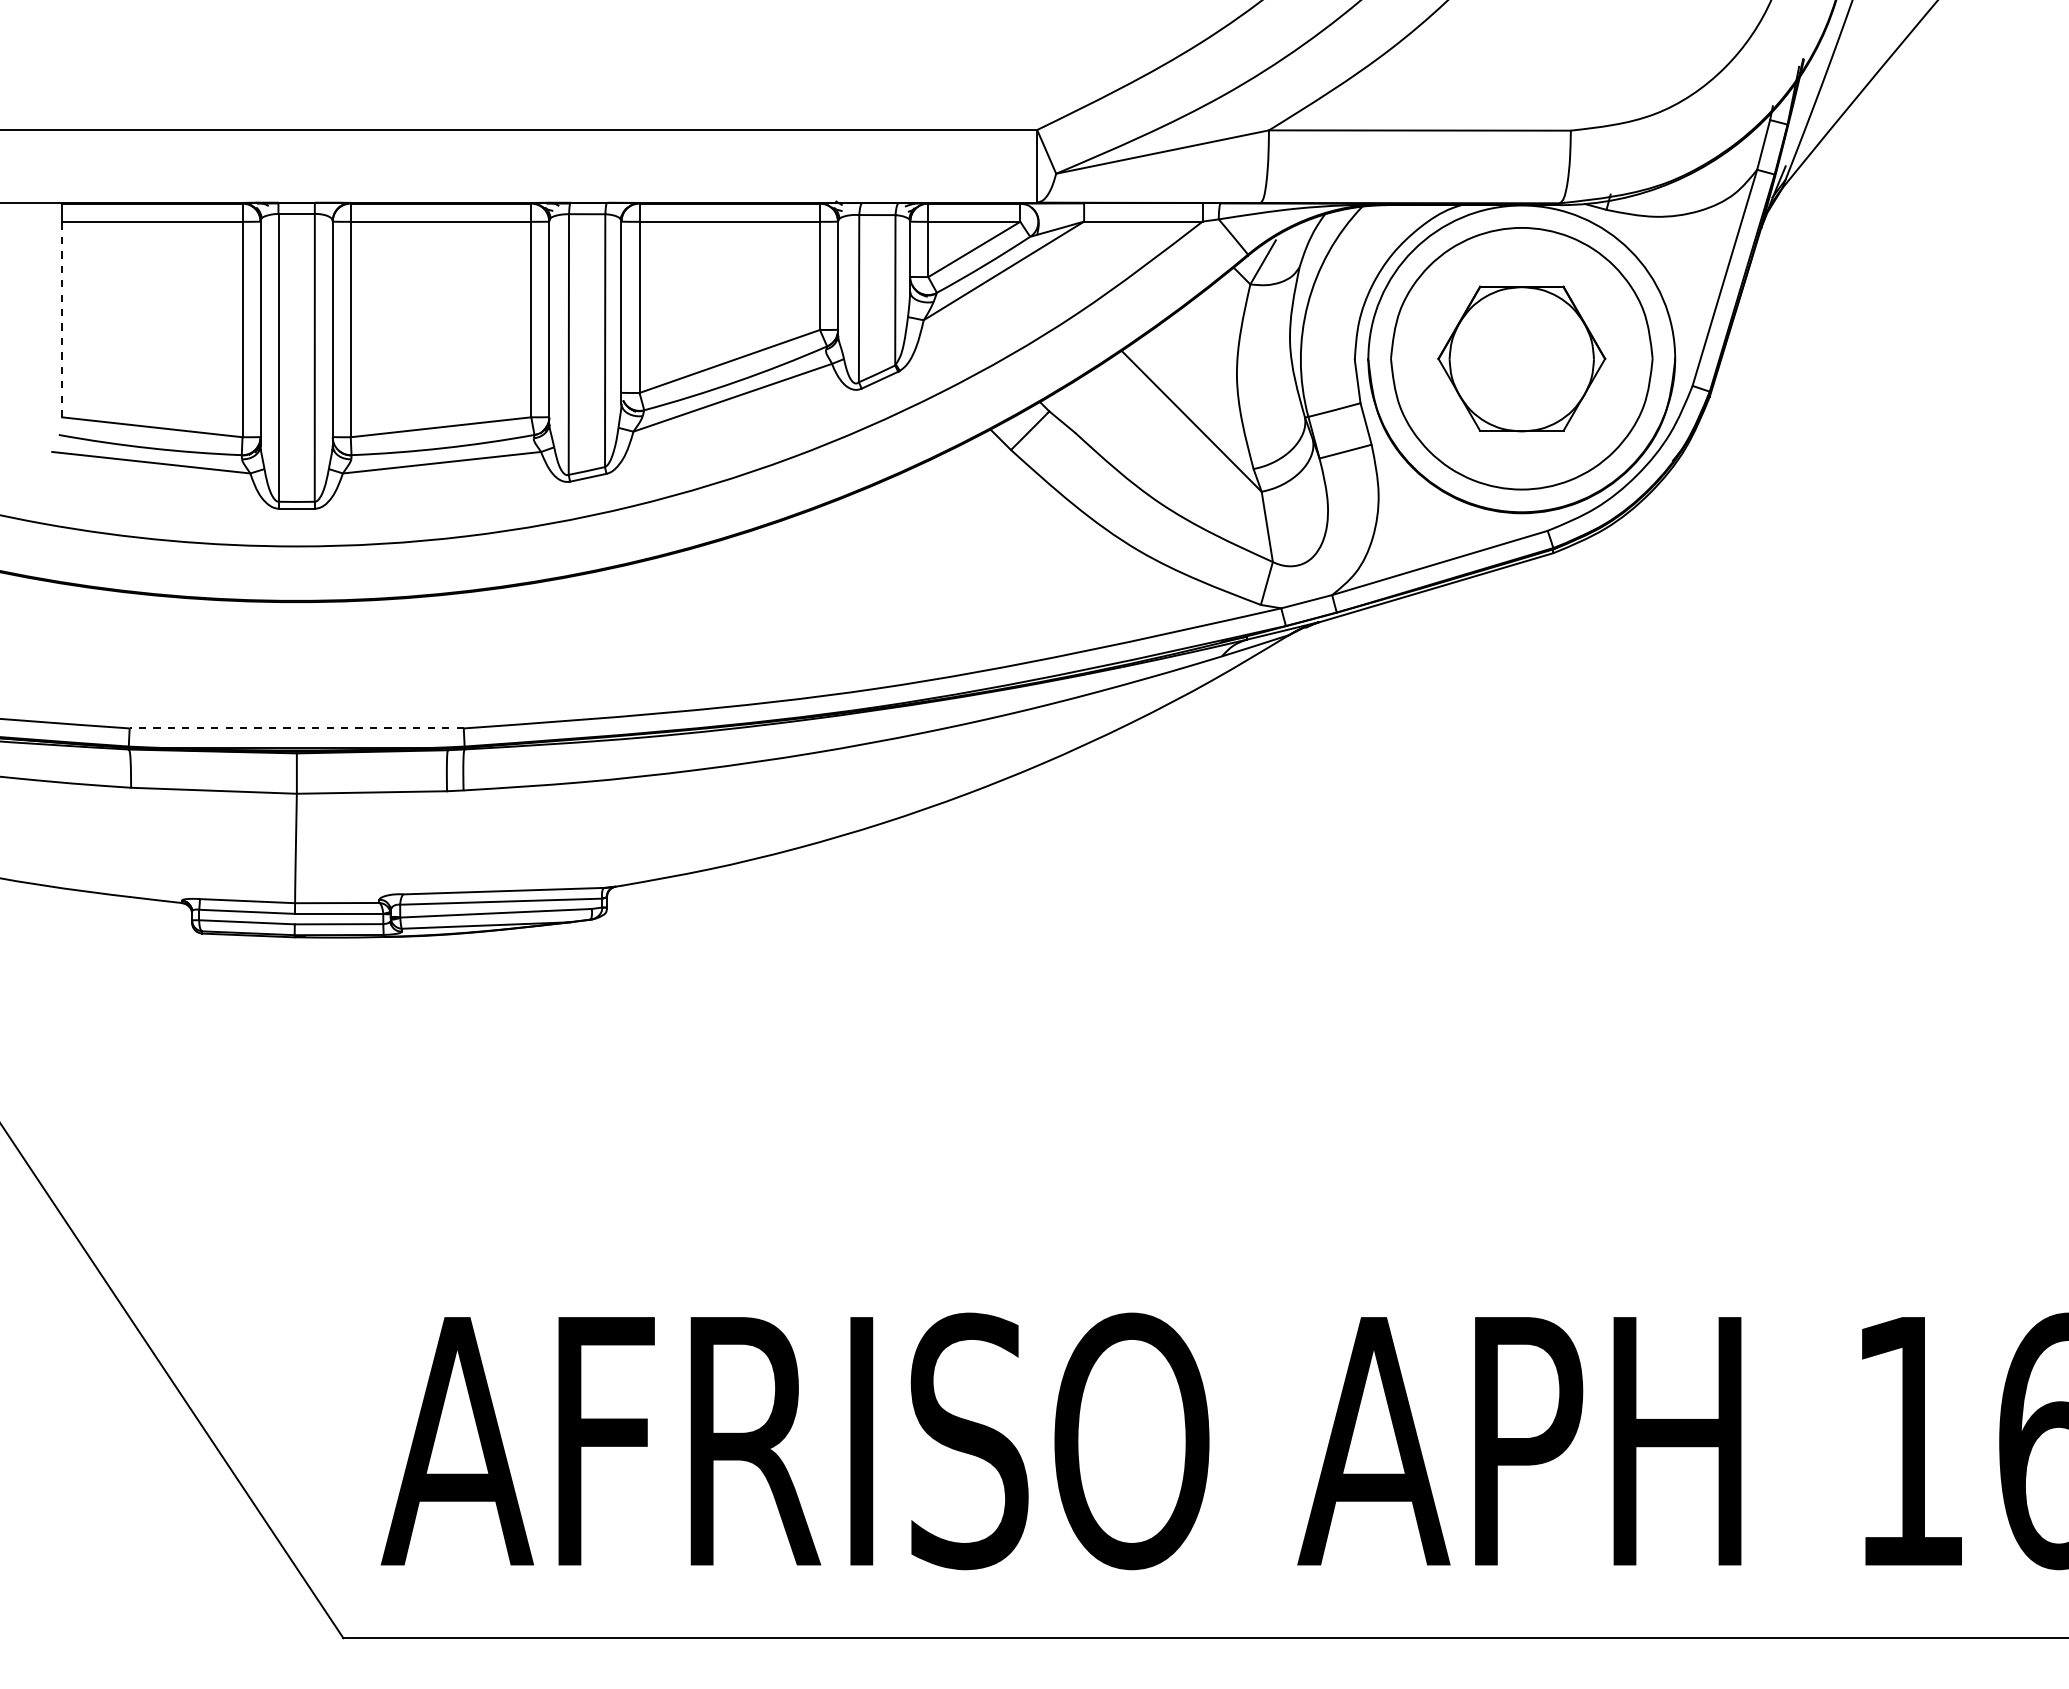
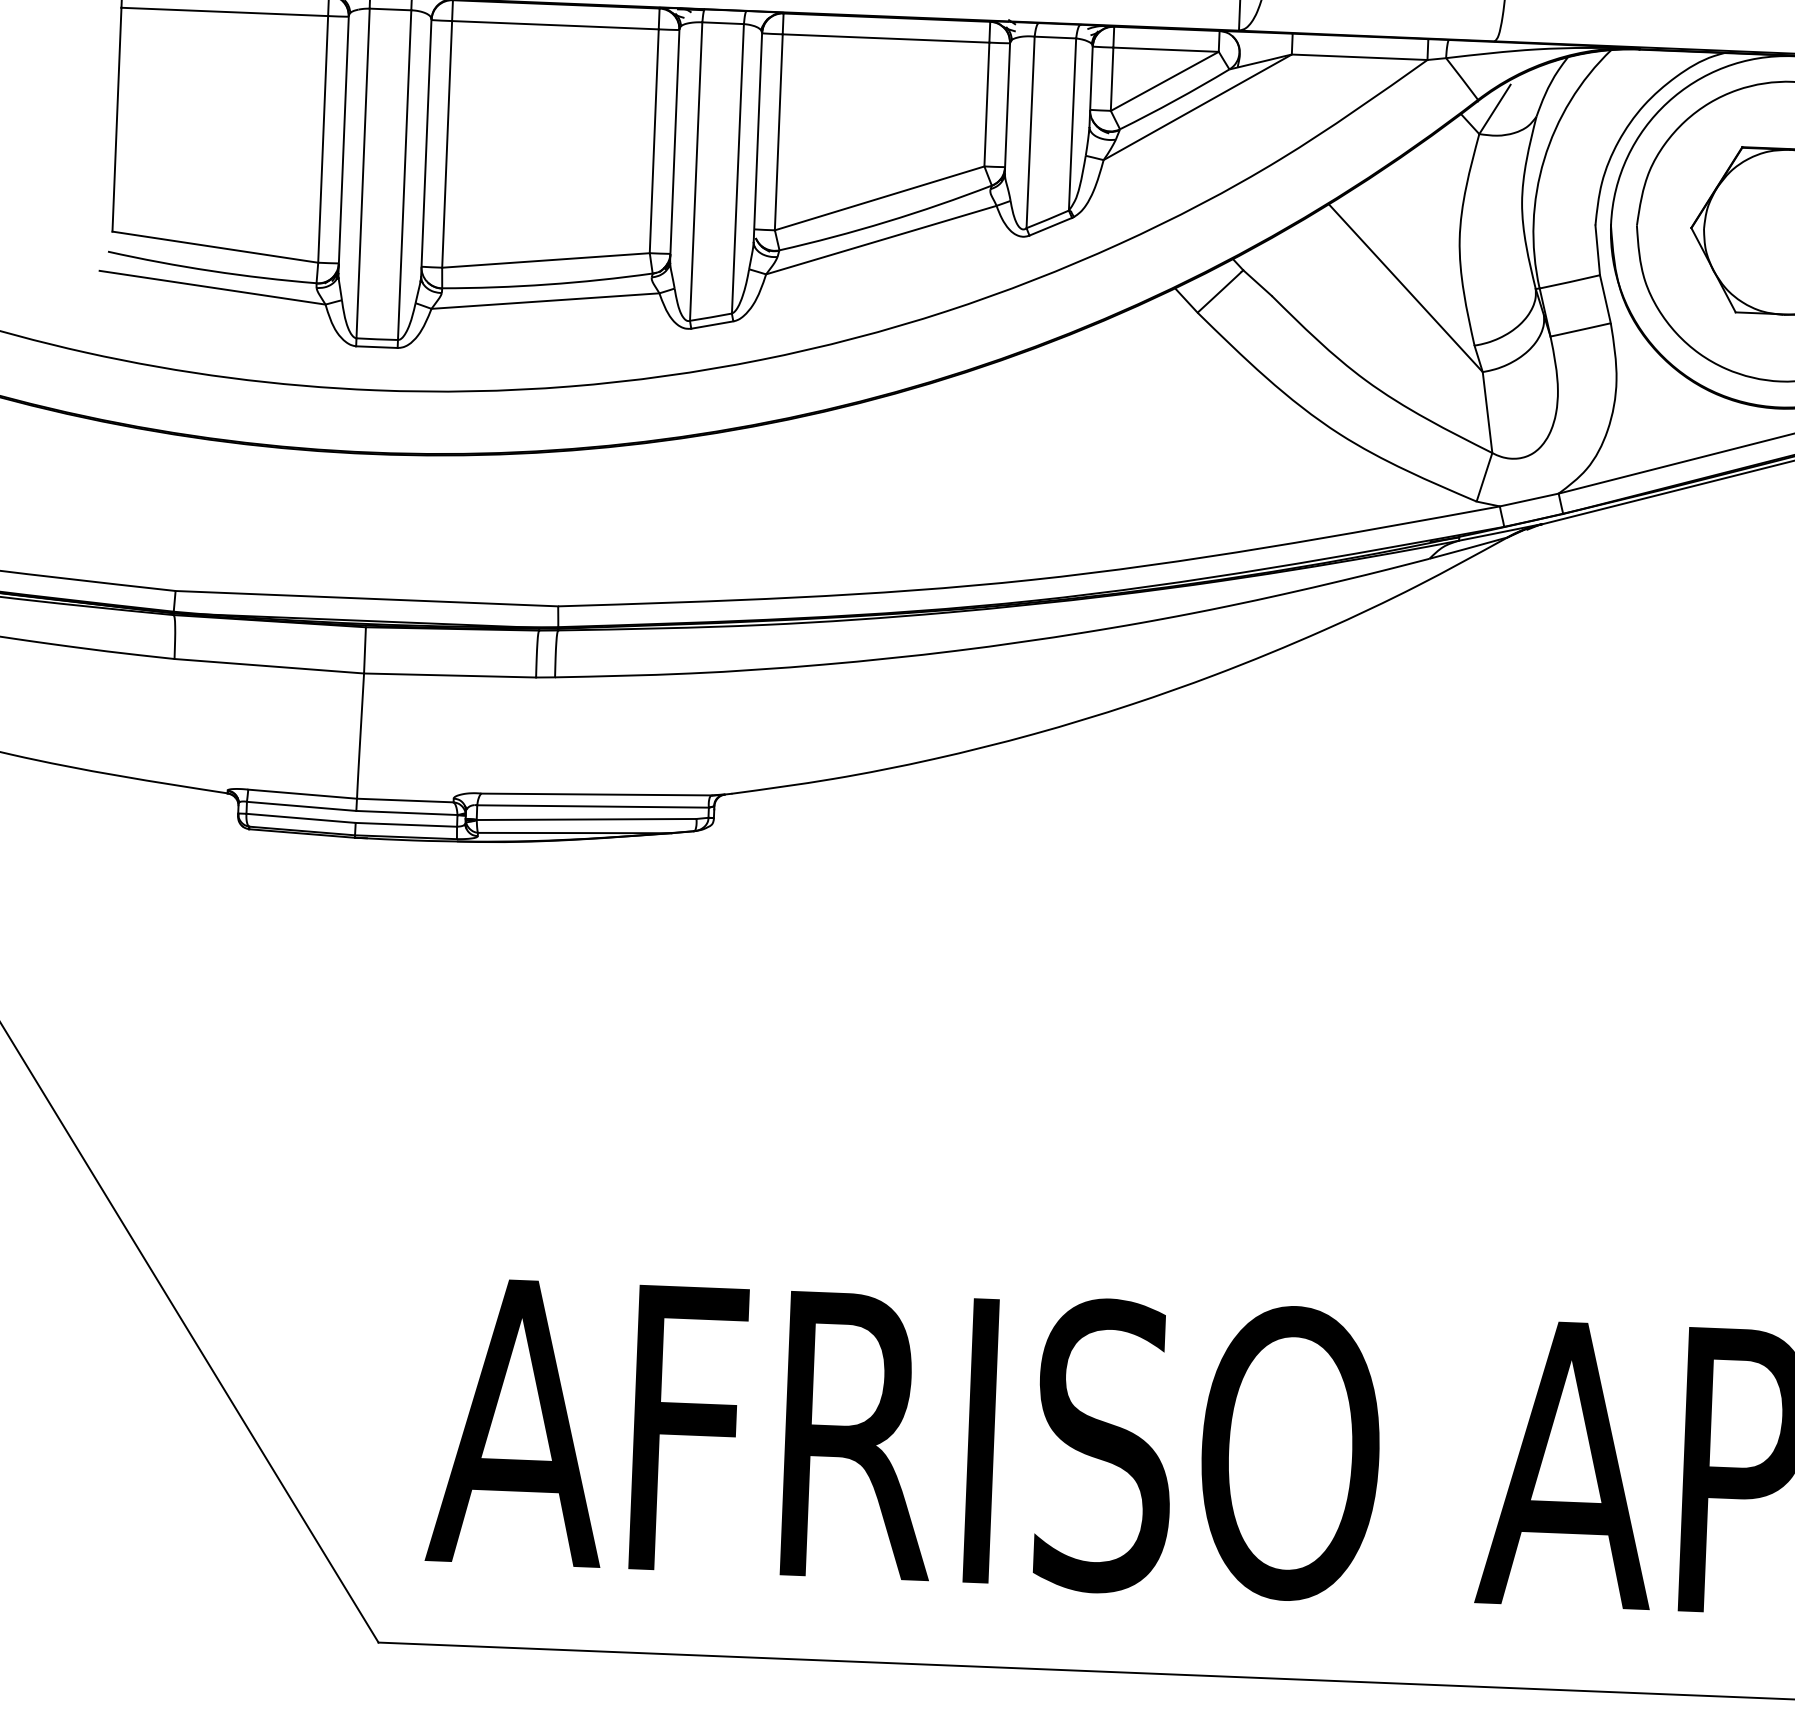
line: (62, 319) -> (117, 119), dashed -> solid
line: (296, 728) -> (366, 598), dashed -> solid

